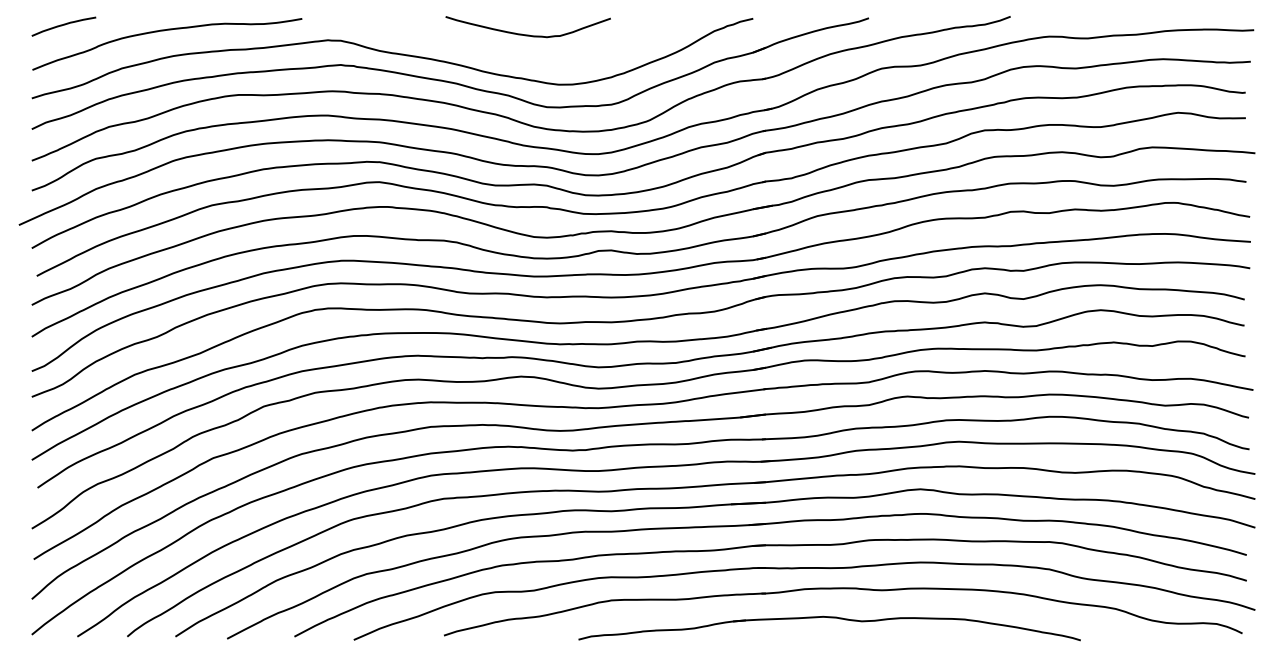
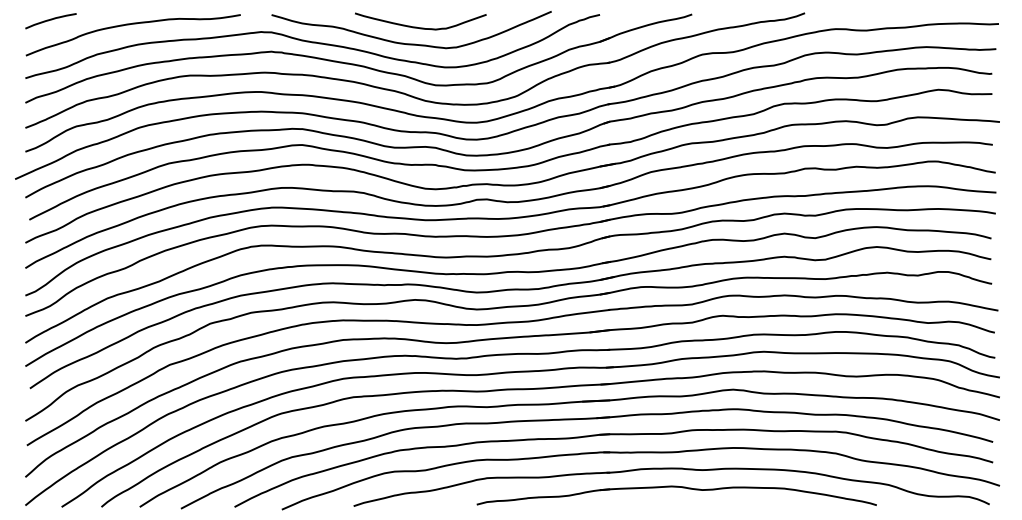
curve: (514, 54) -> (409, 43), added
part: (829, 618) -> (676, 487), moved

